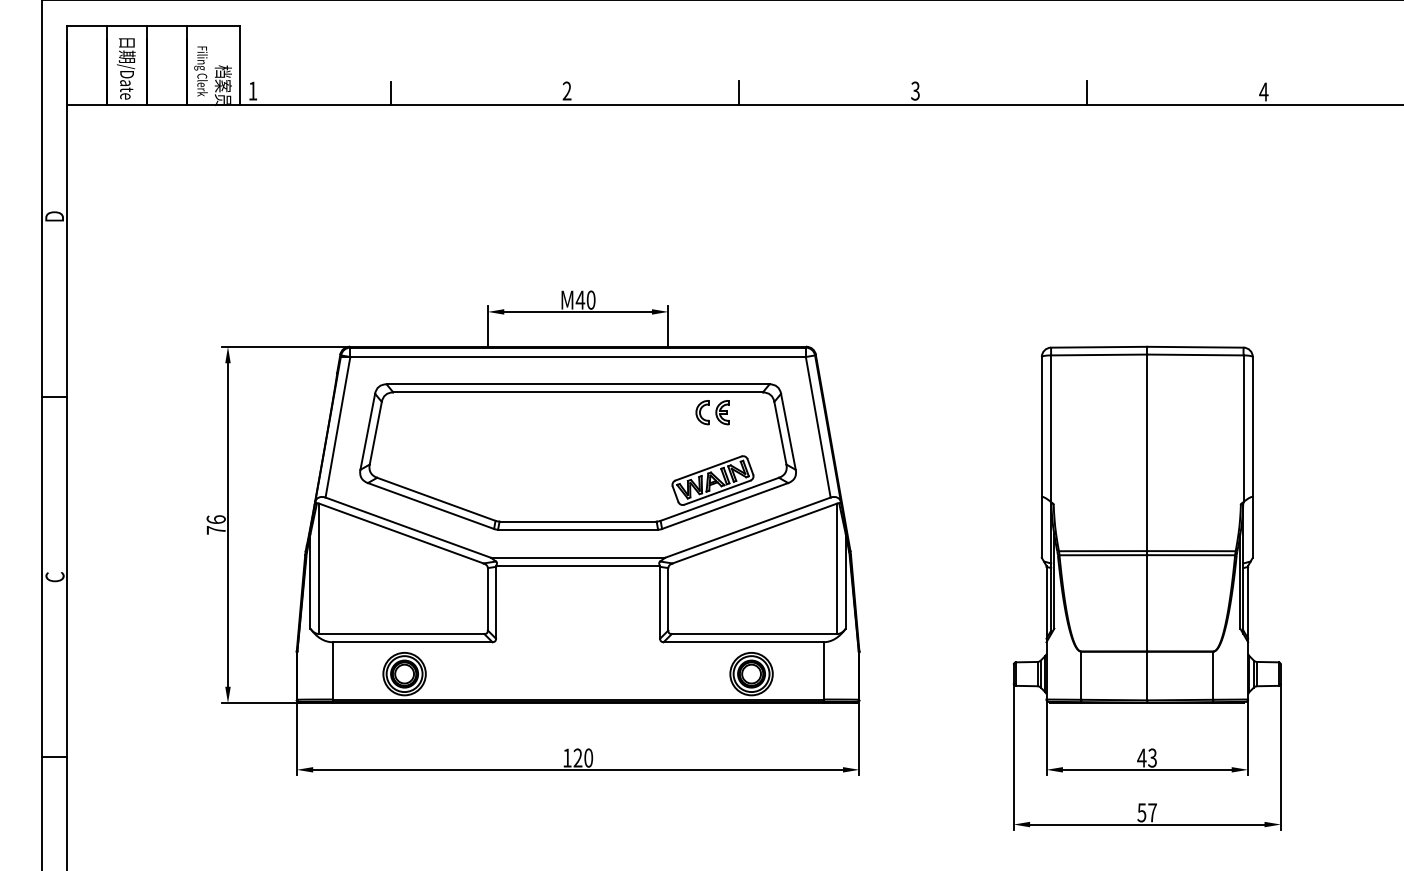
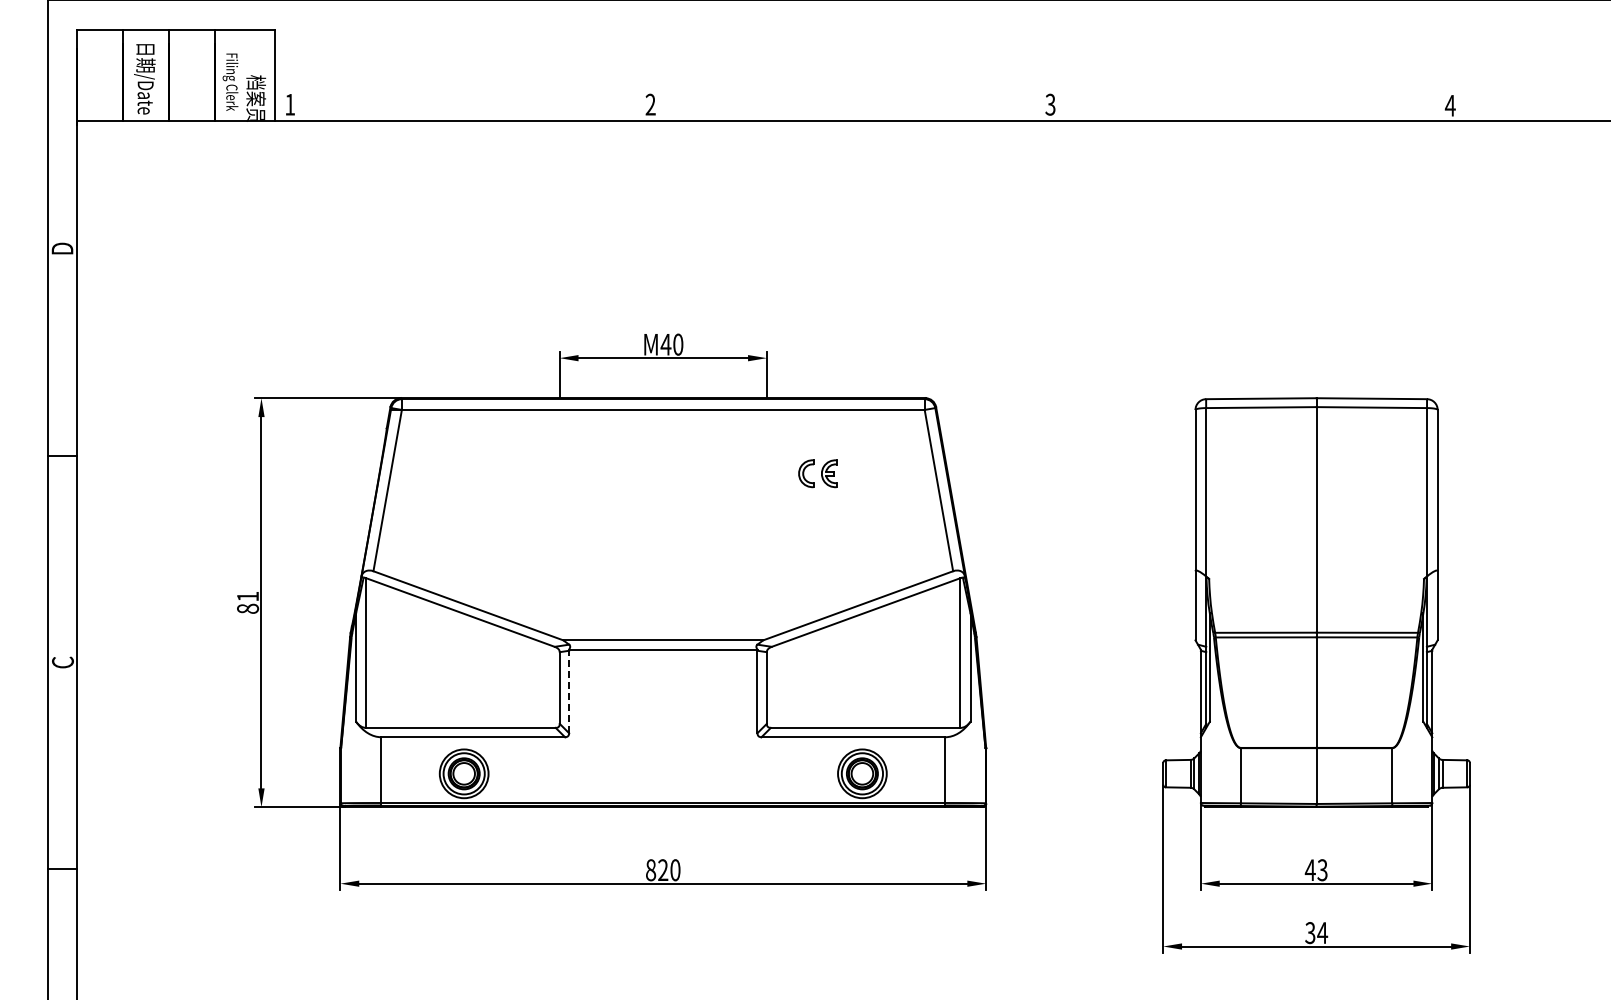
line: (739, 92) -> (848, 106), removed
line: (1087, 92) -> (1247, 106), removed
line: (390, 93) -> (448, 107), removed
part: (578, 456) -> (663, 524), removed
text: (215, 524) -> (247, 602), 76 -> 81
line: (496, 602) -> (569, 691), solid -> dashed
text: (567, 758) -> (651, 870), 120 -> 820
text: (1147, 812) -> (1316, 932), 57 -> 34

